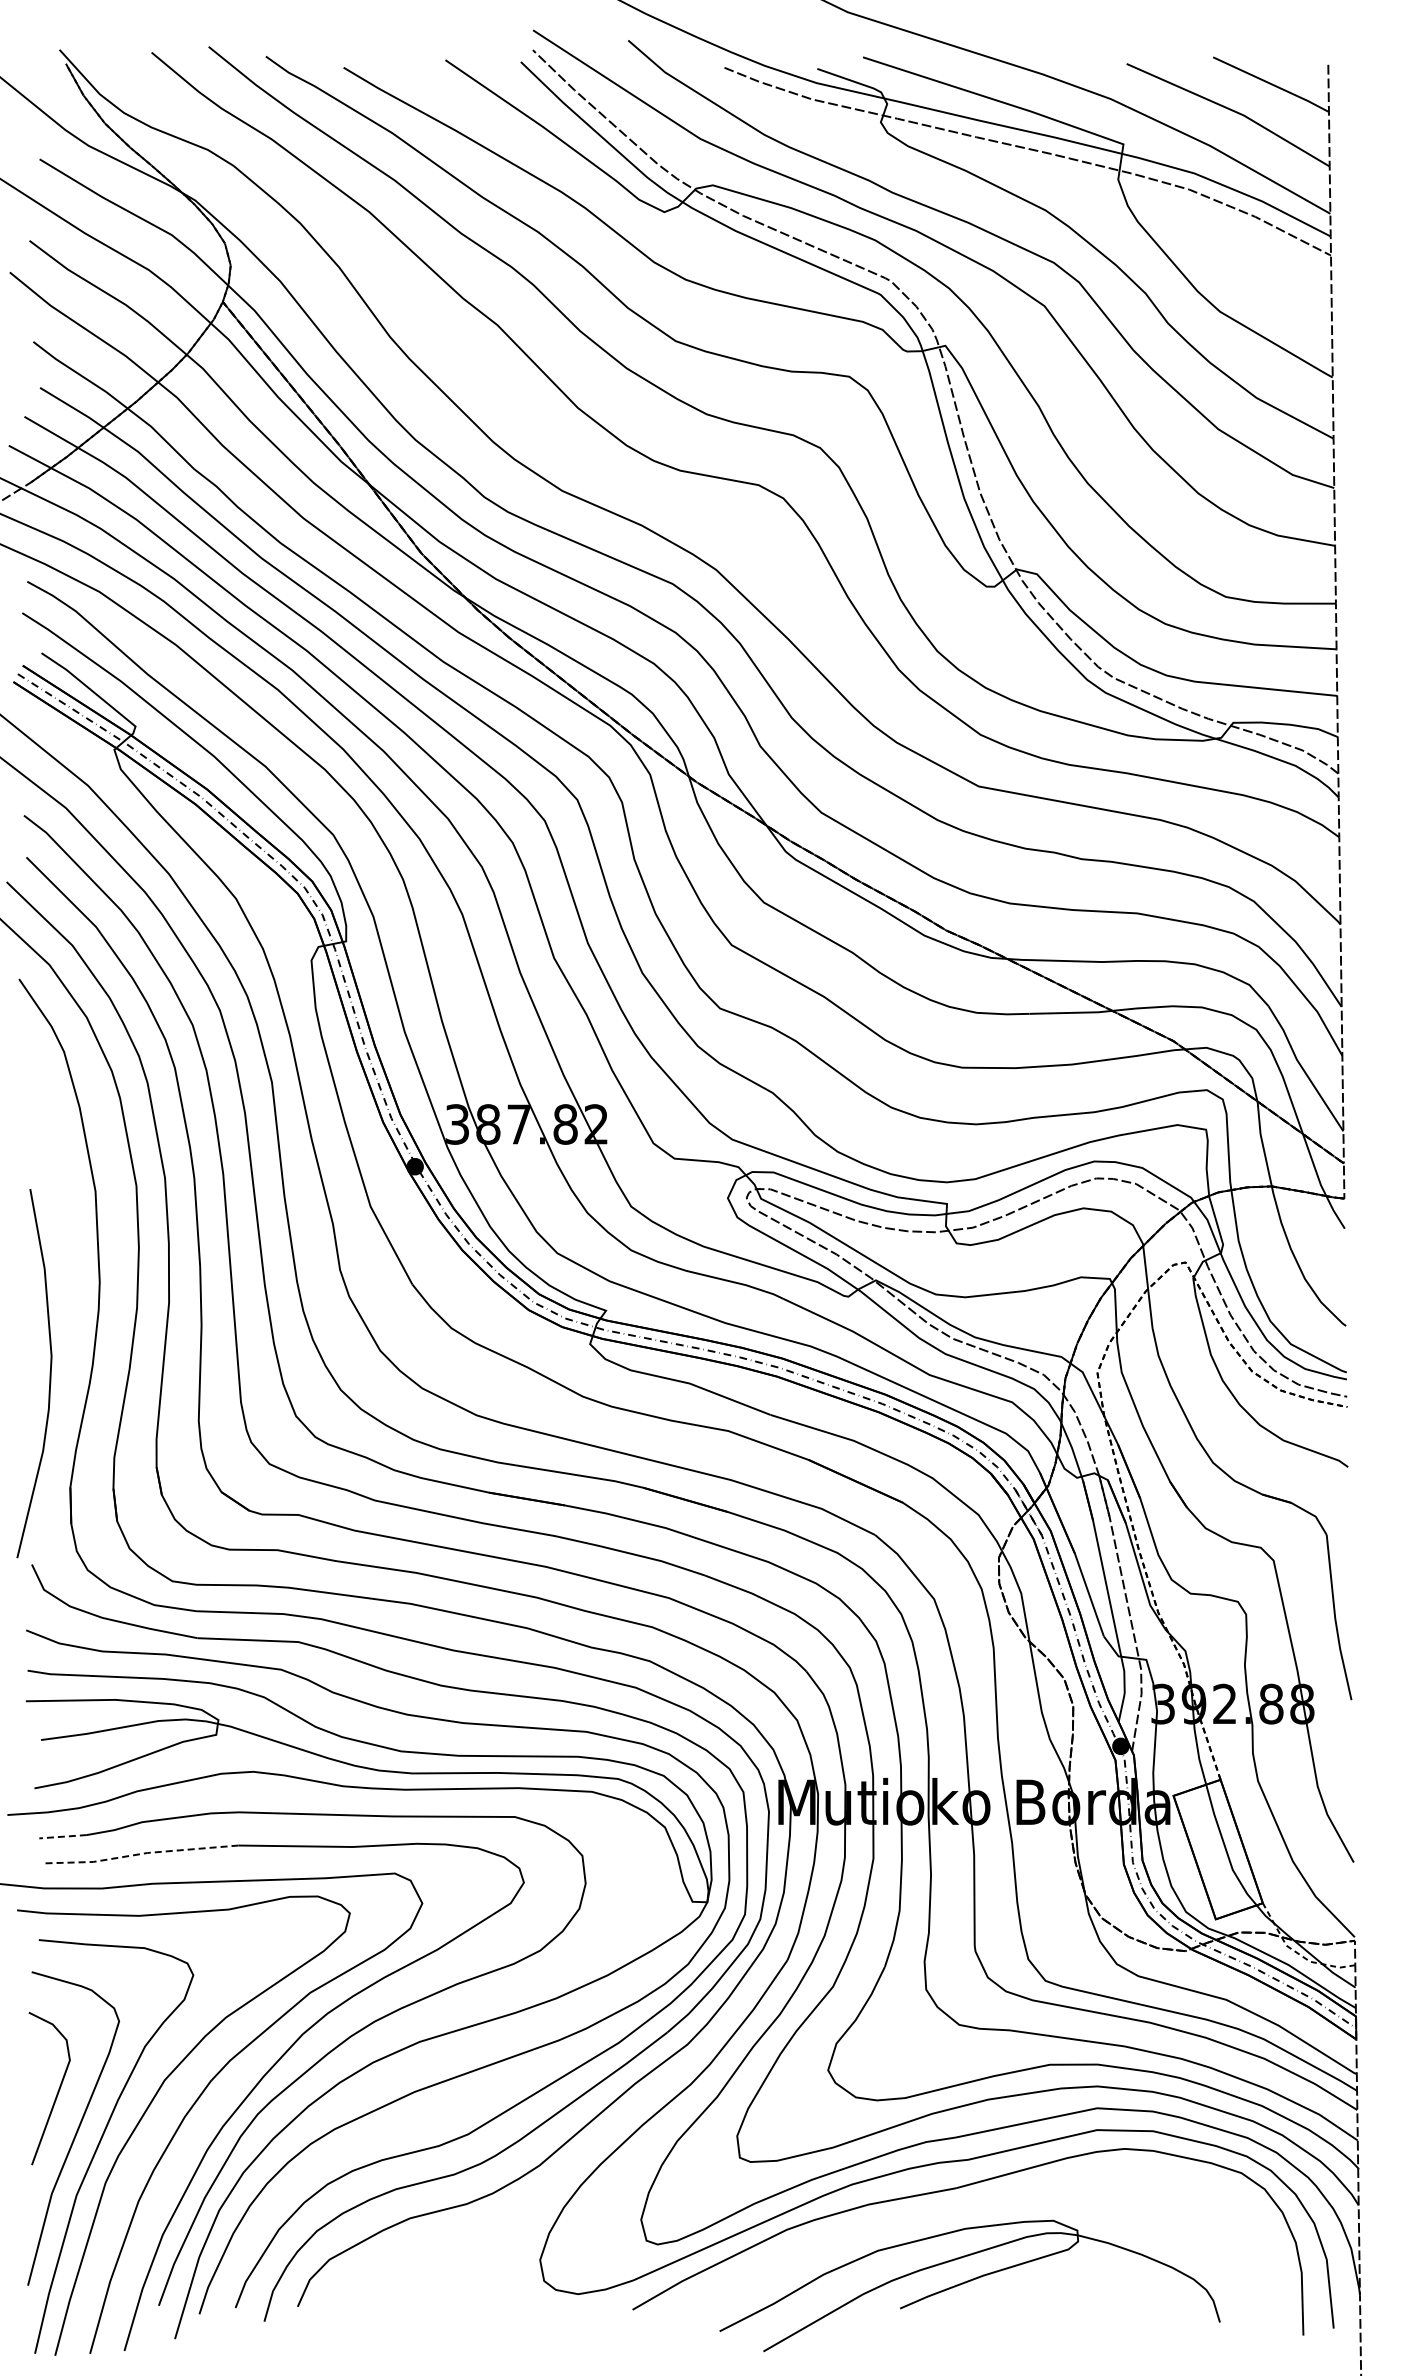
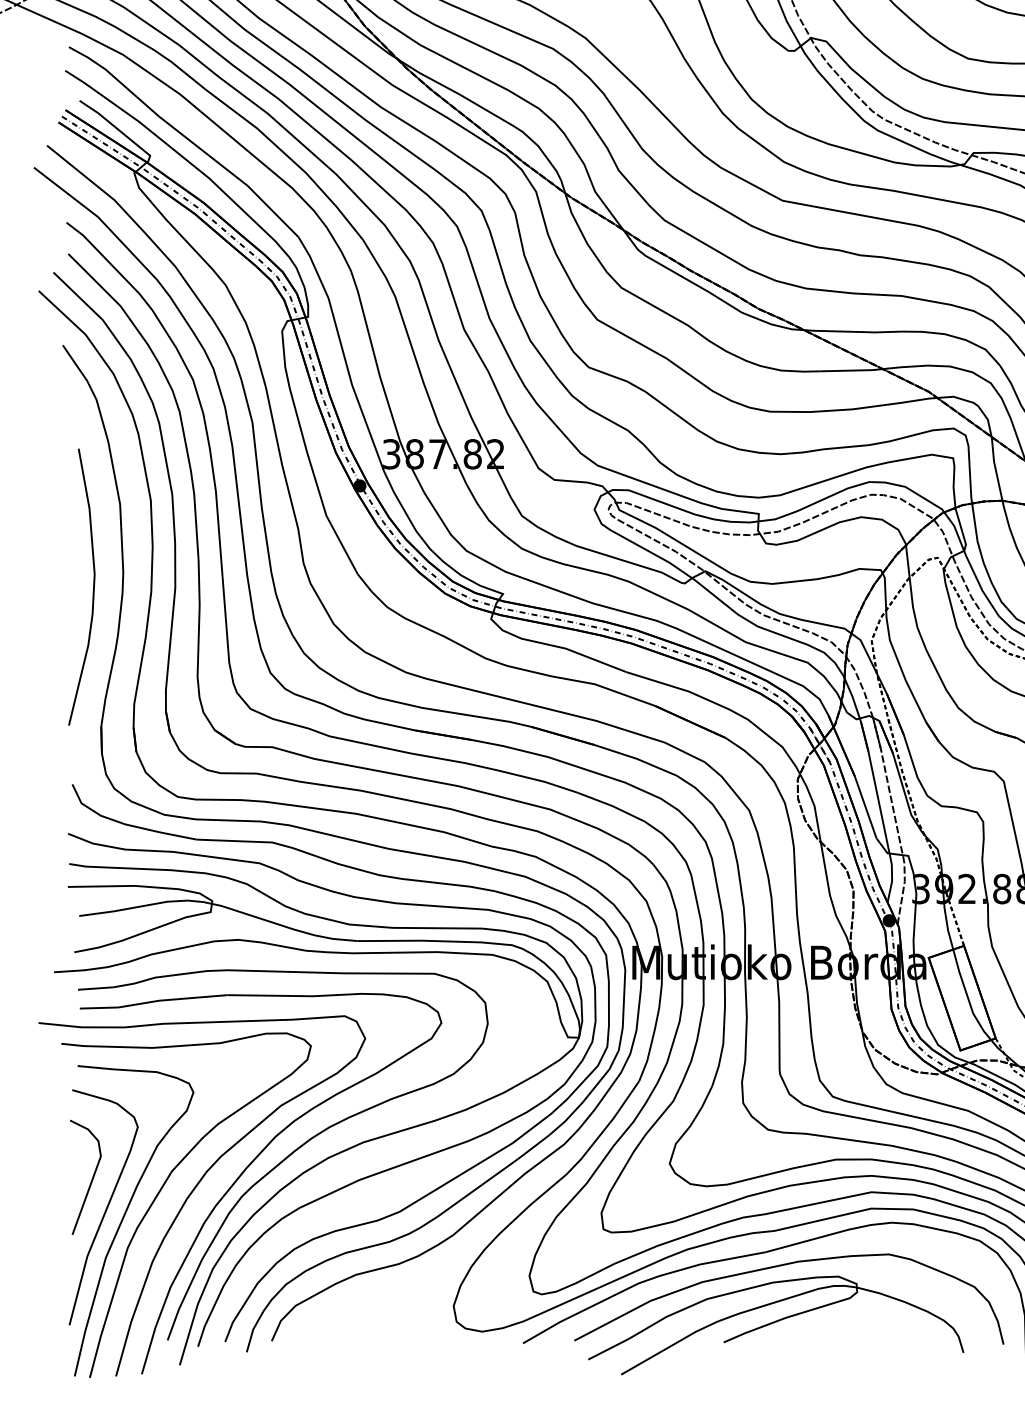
curve: (49, 1373) -> (93, 587), moved
line: (63, 1836) -> (96, 988), dashed -> solid
line: (139, 1854) -> (153, 1001), dashed -> solid
curve: (979, 2206) -> (783, 1265), added

